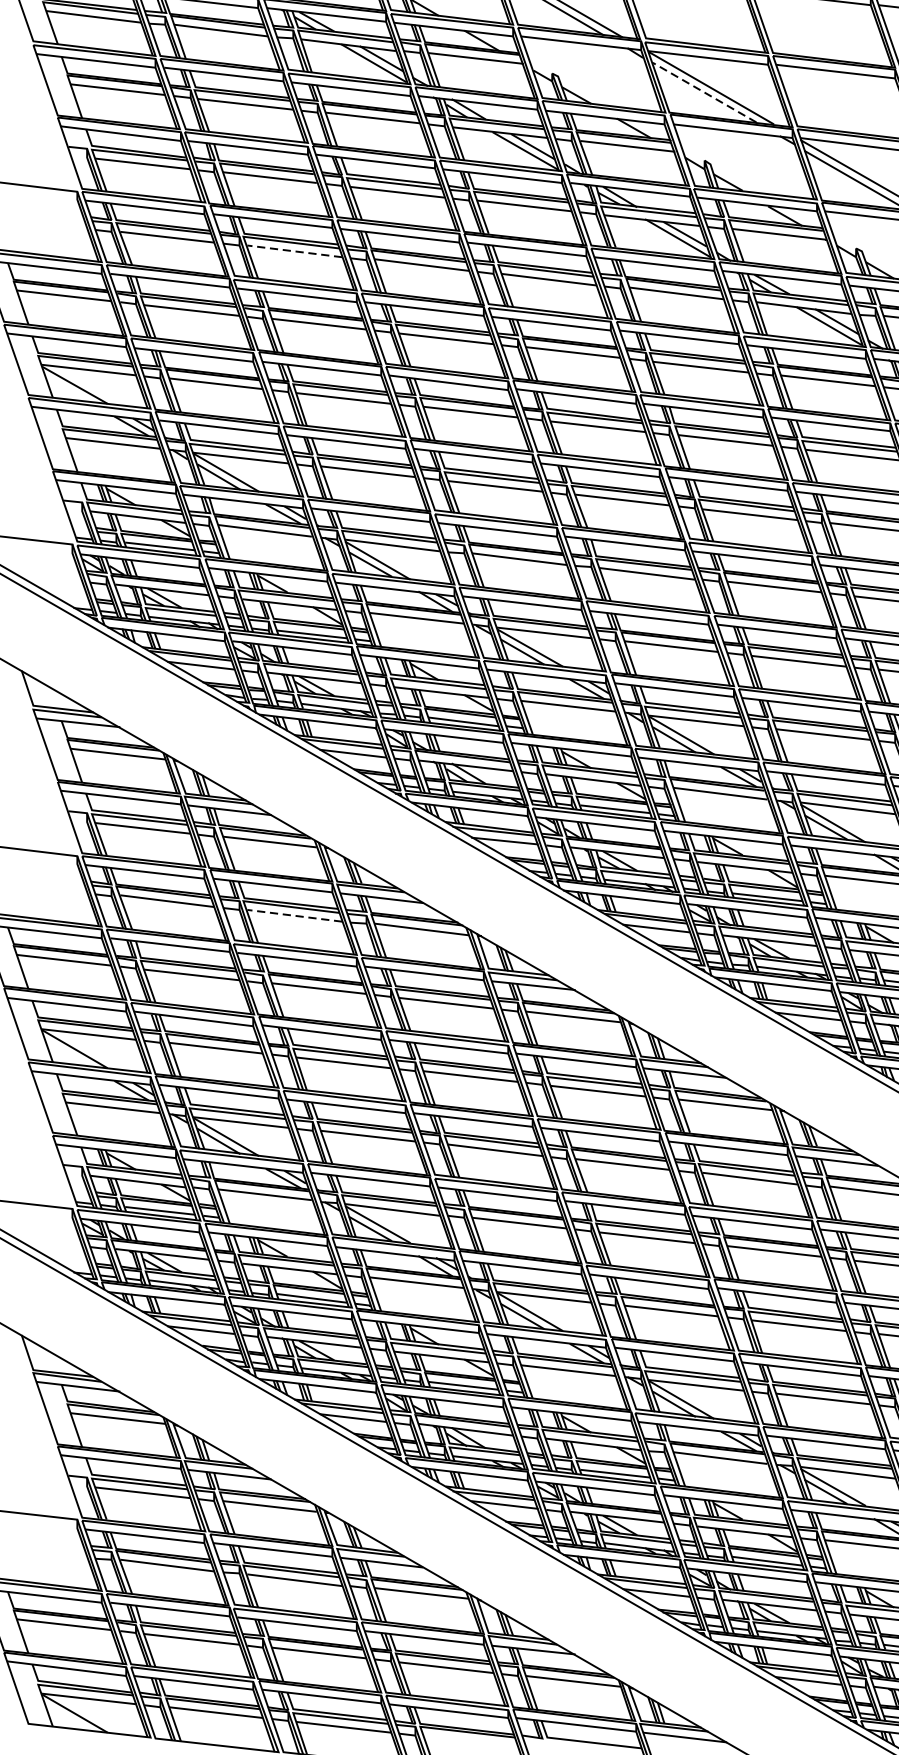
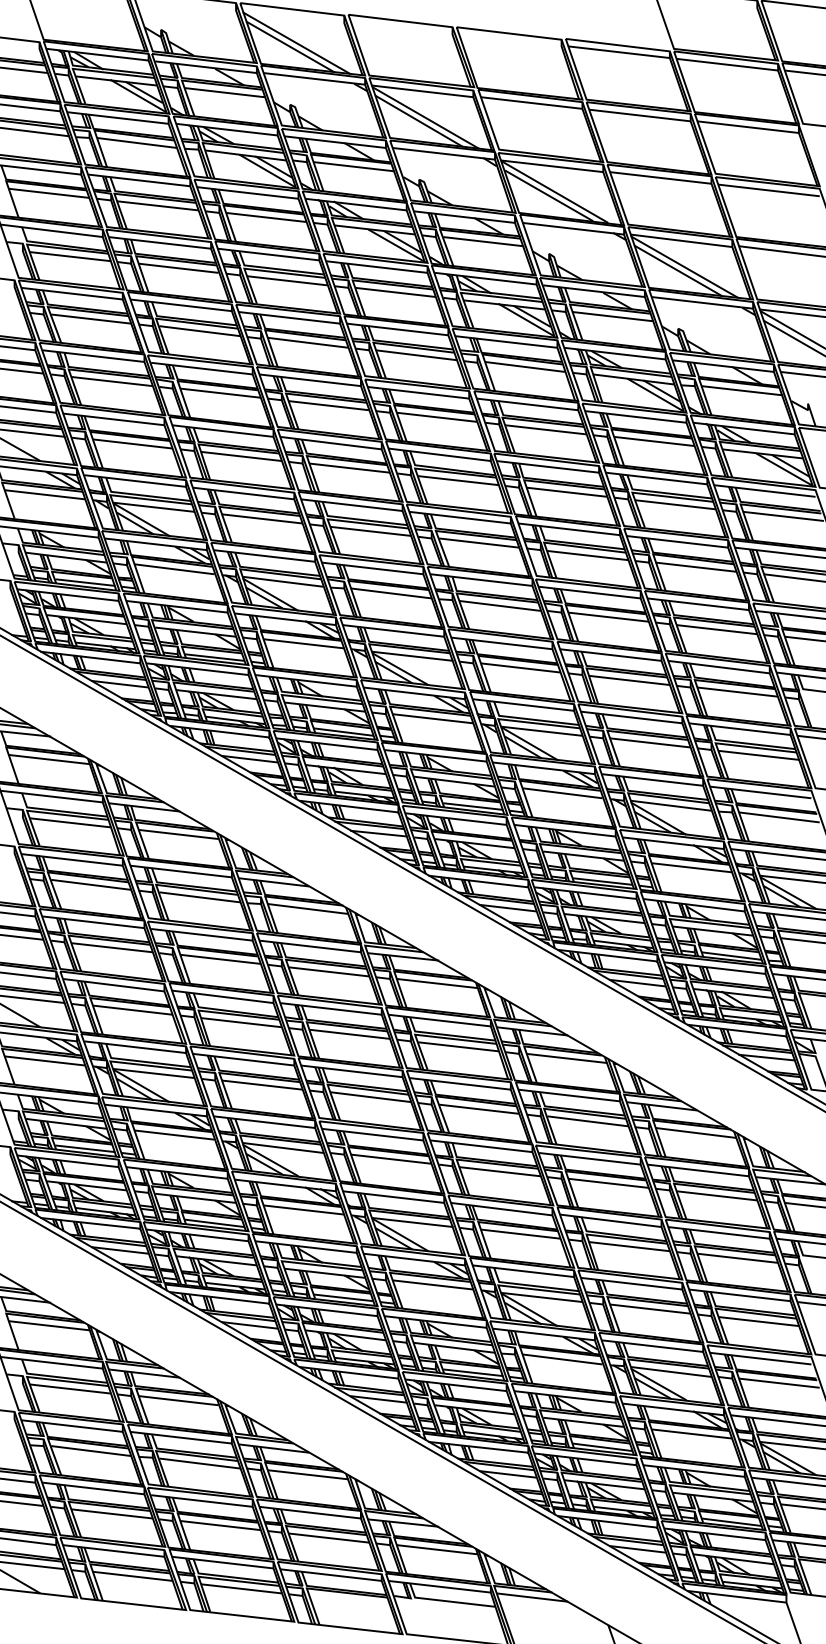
line: (705, 92) -> (549, 195), dashed -> solid
line: (294, 251) -> (199, 331), dashed -> solid
line: (294, 915) -> (199, 897), dashed -> solid

